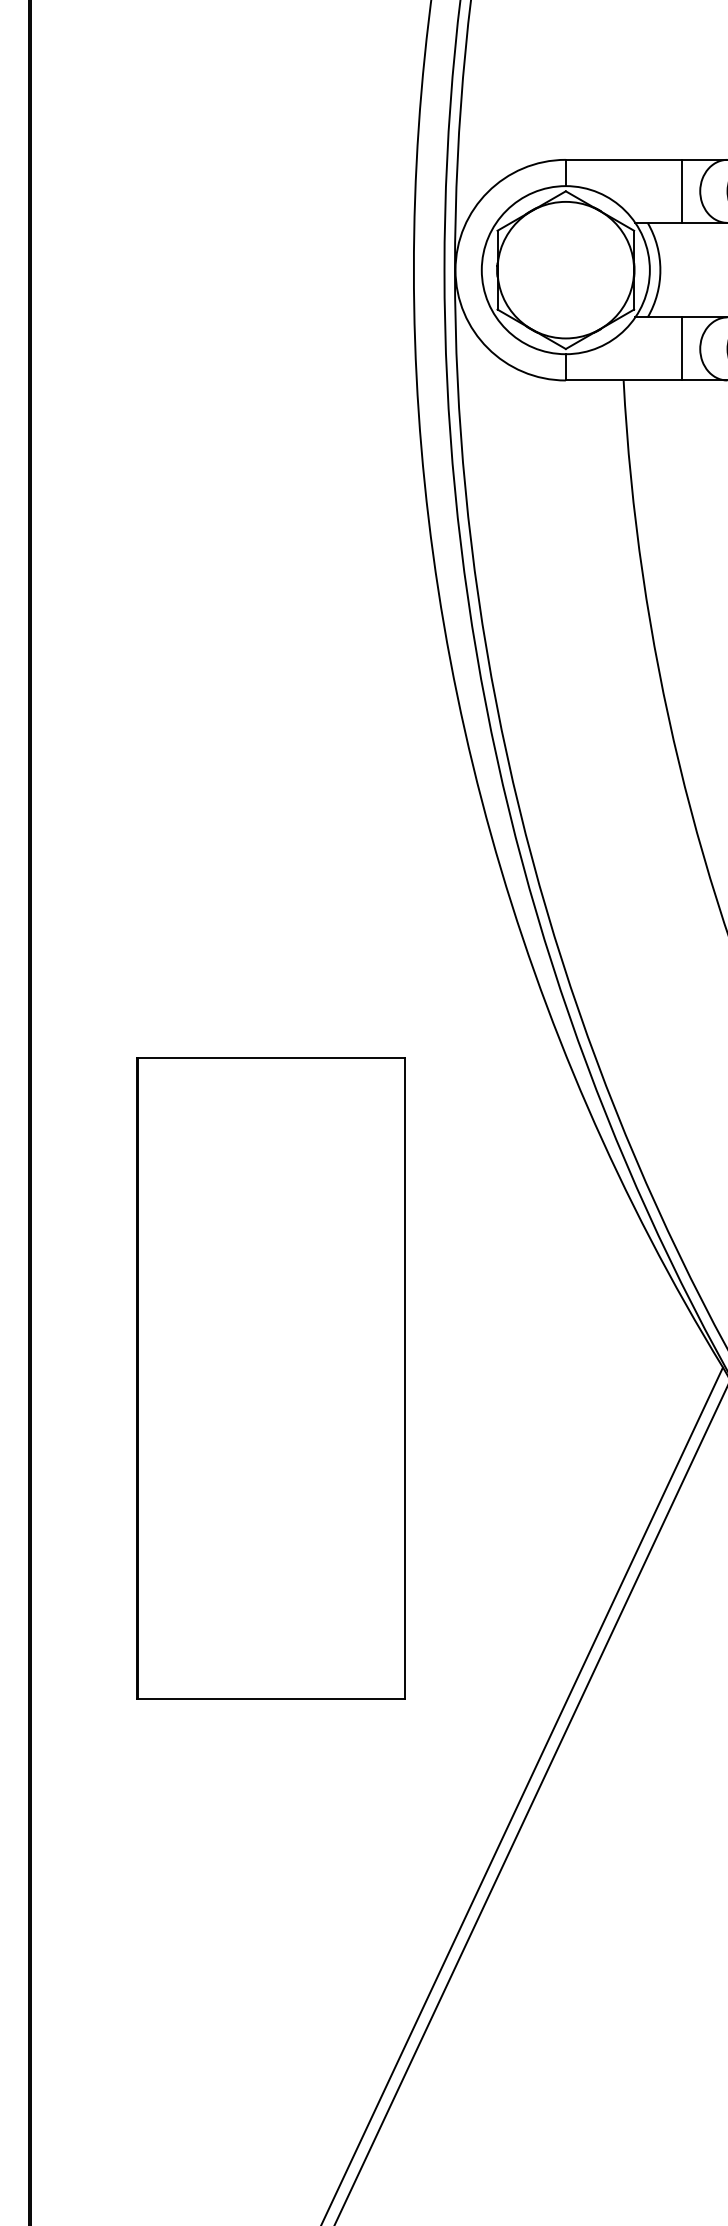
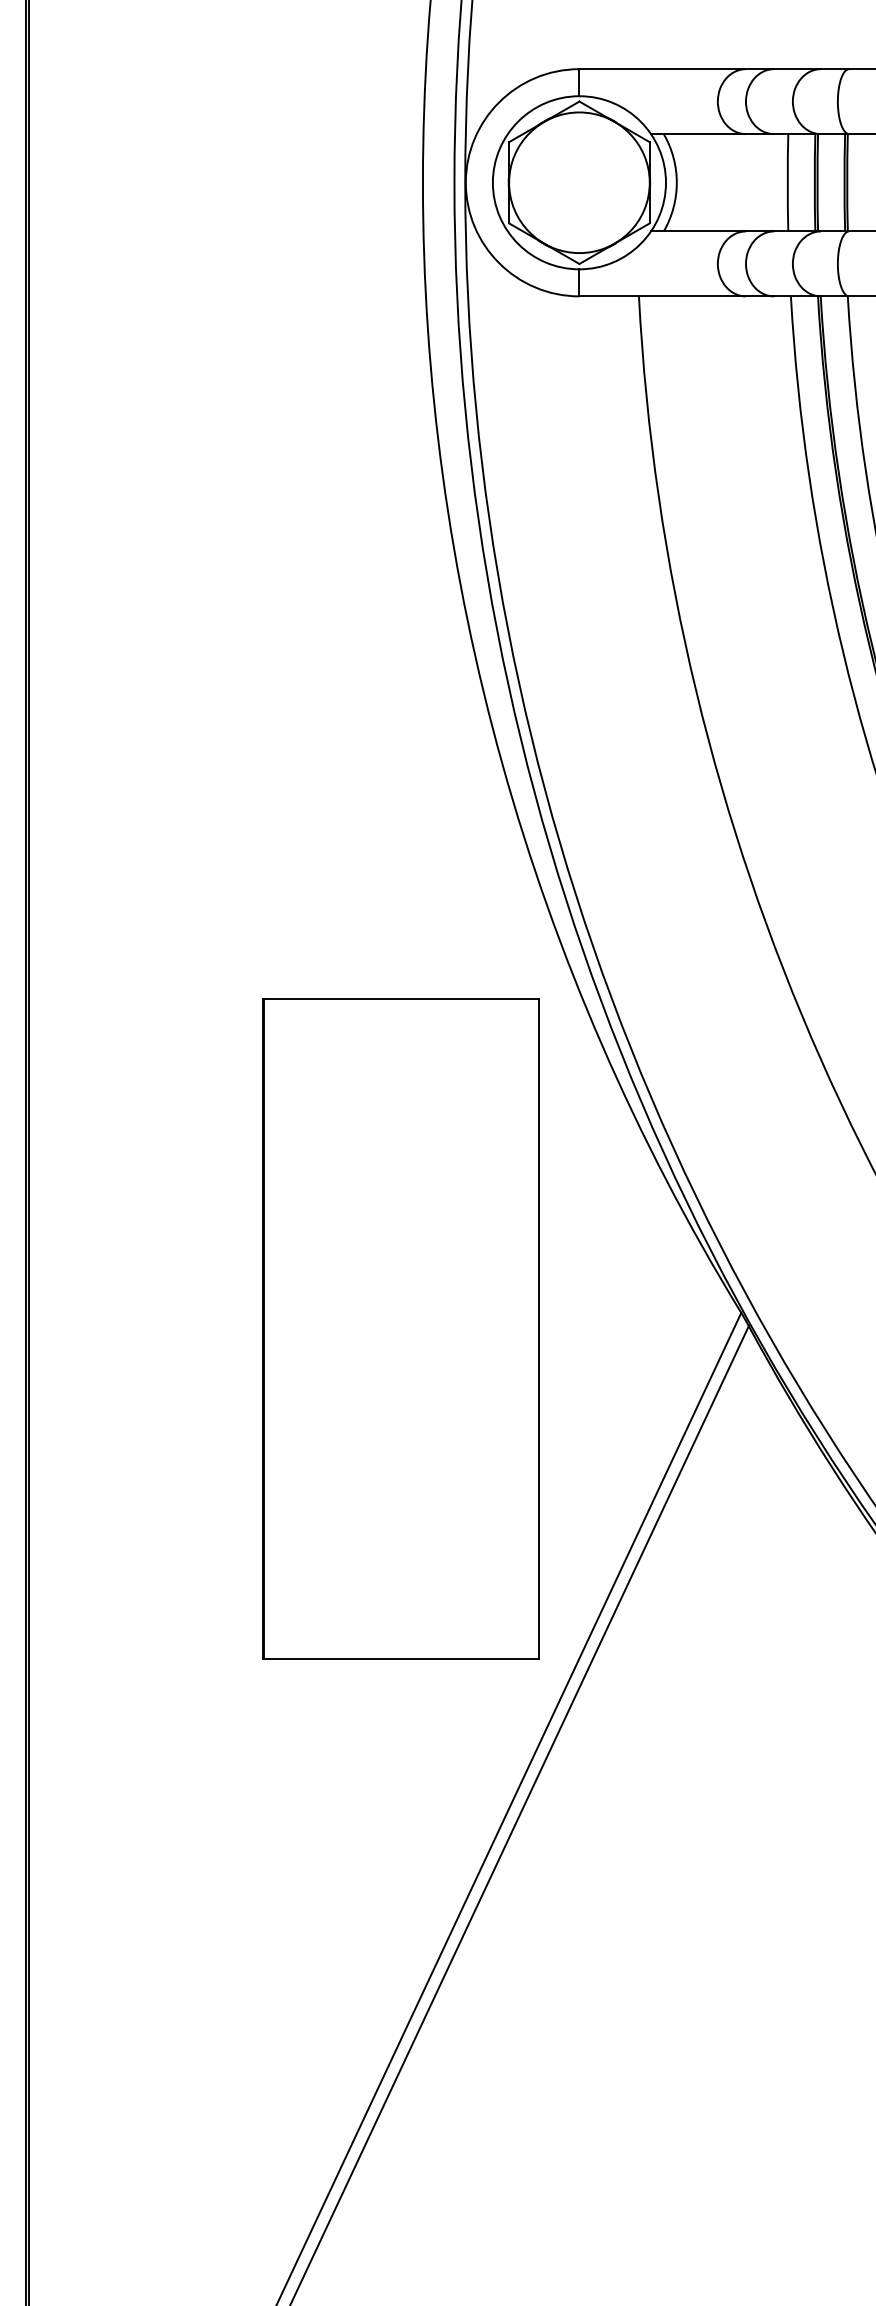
line: (682, 191) -> (699, 101), removed
line: (682, 348) -> (699, 263), removed
part: (270, 1377) -> (400, 1328), moved

